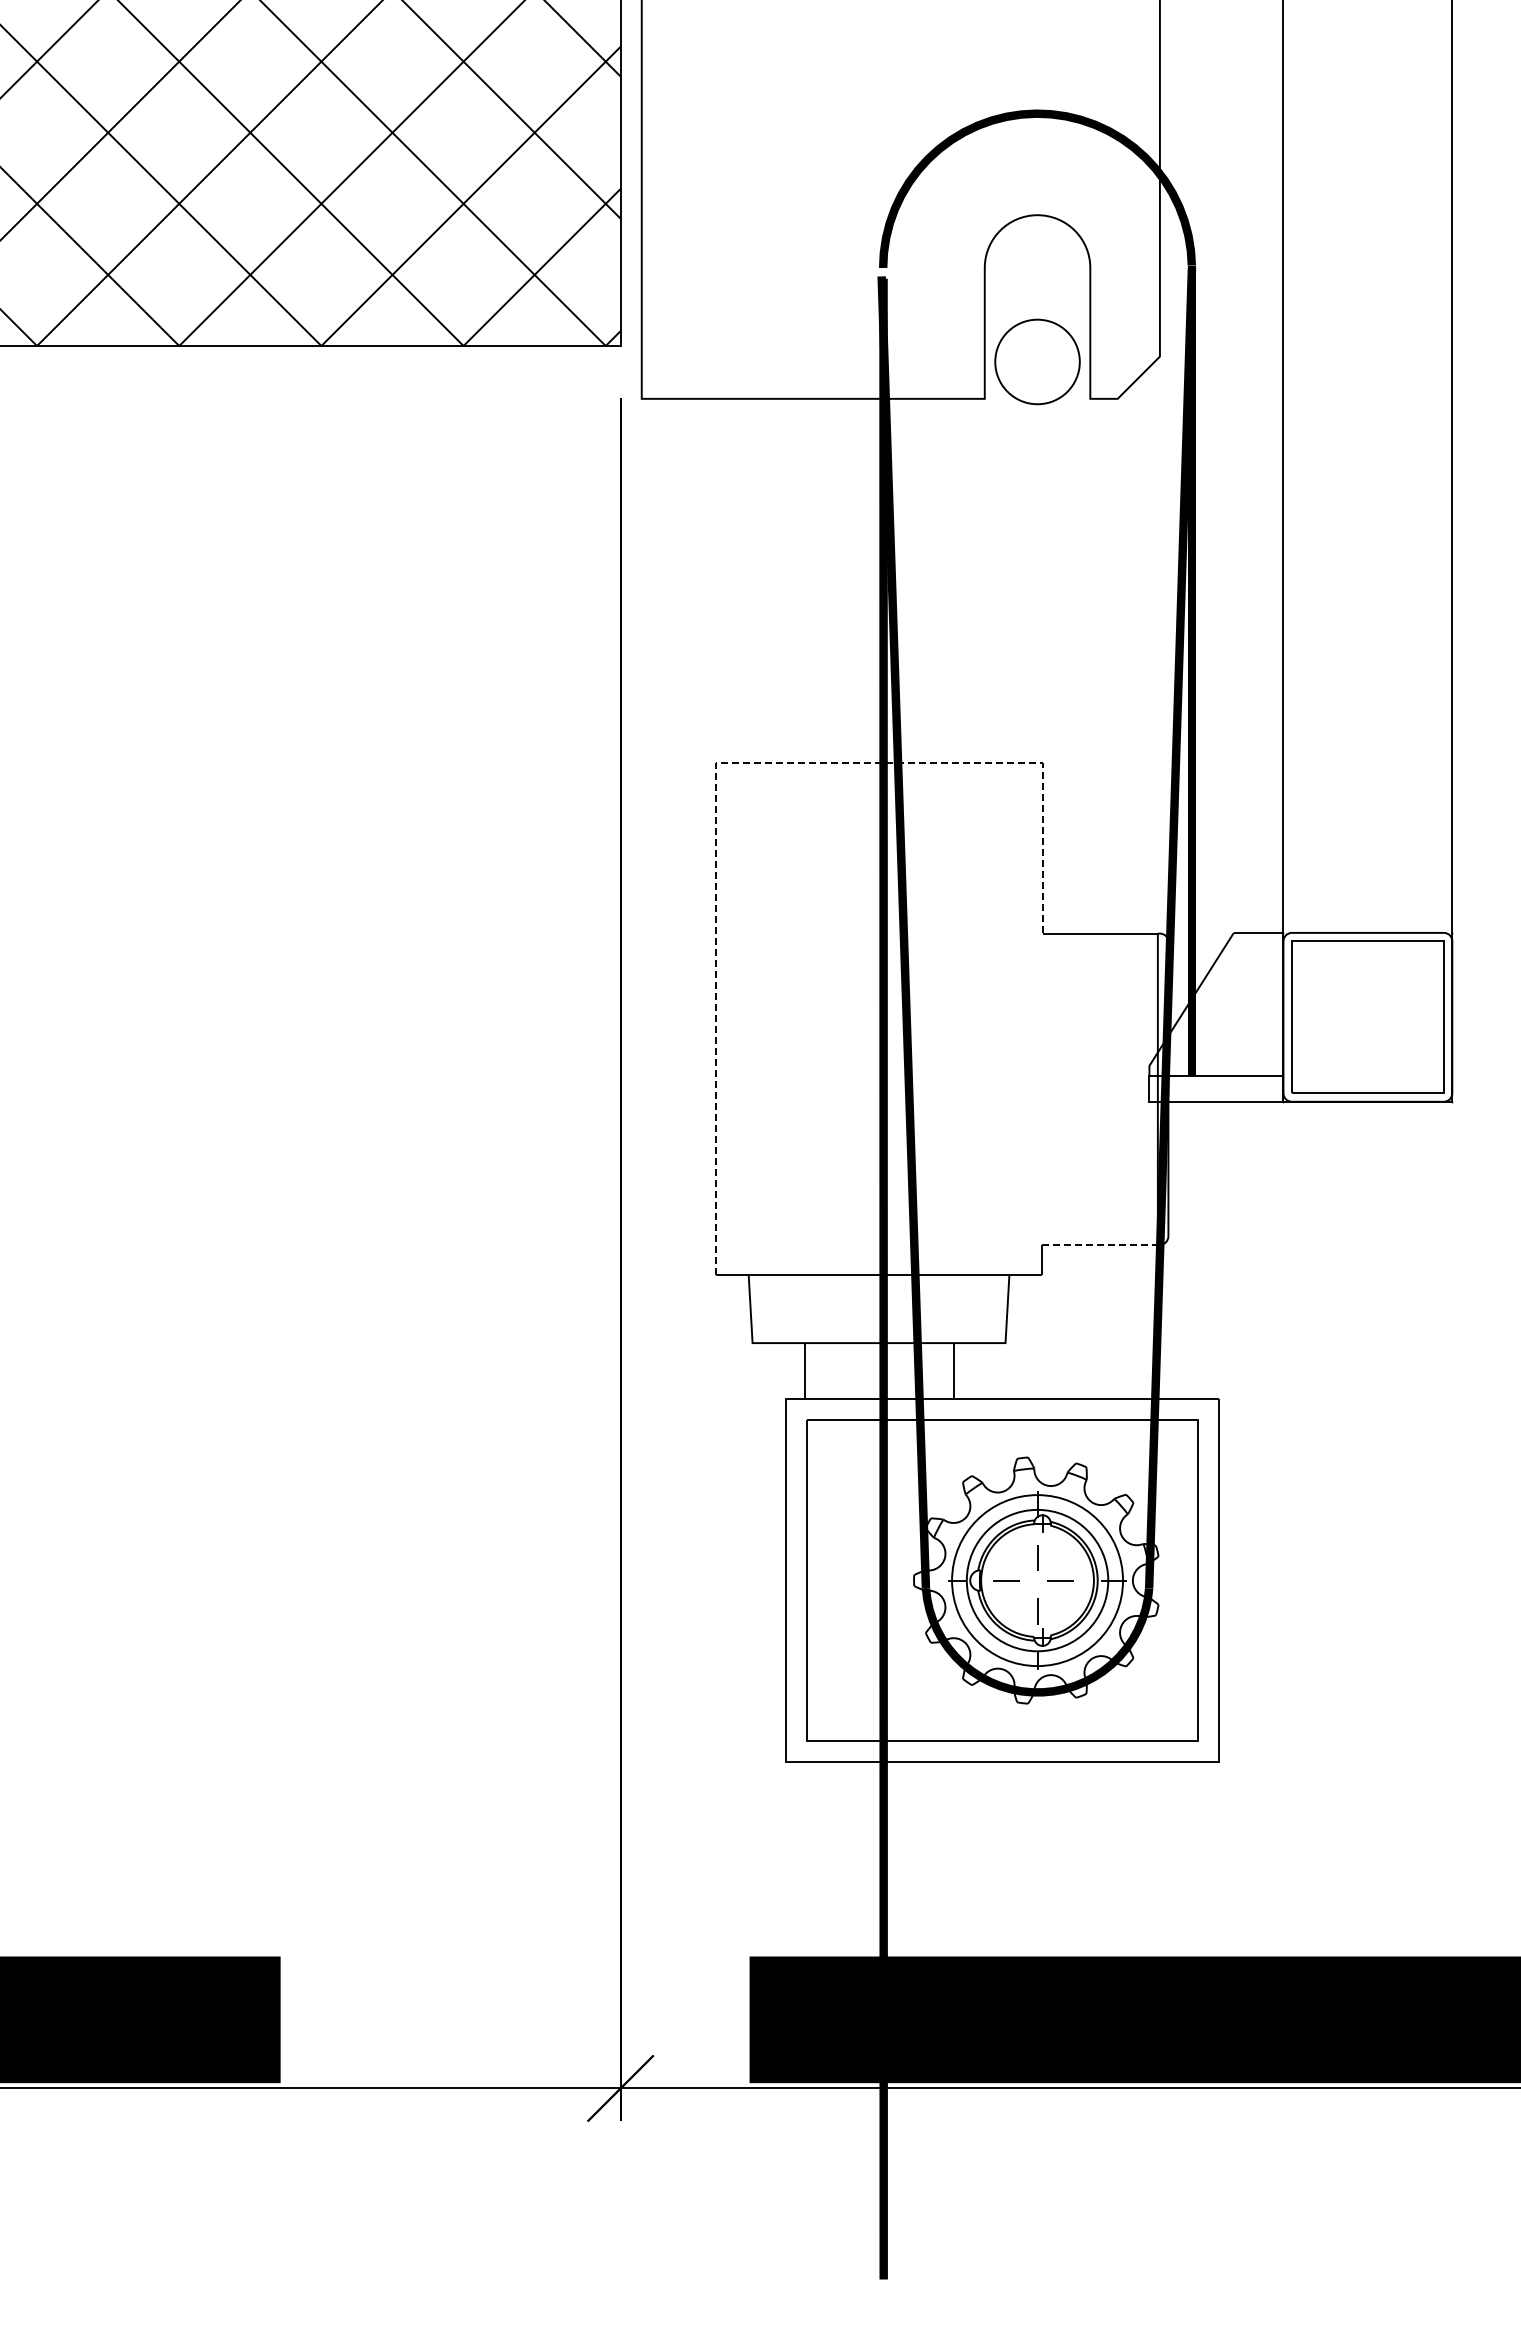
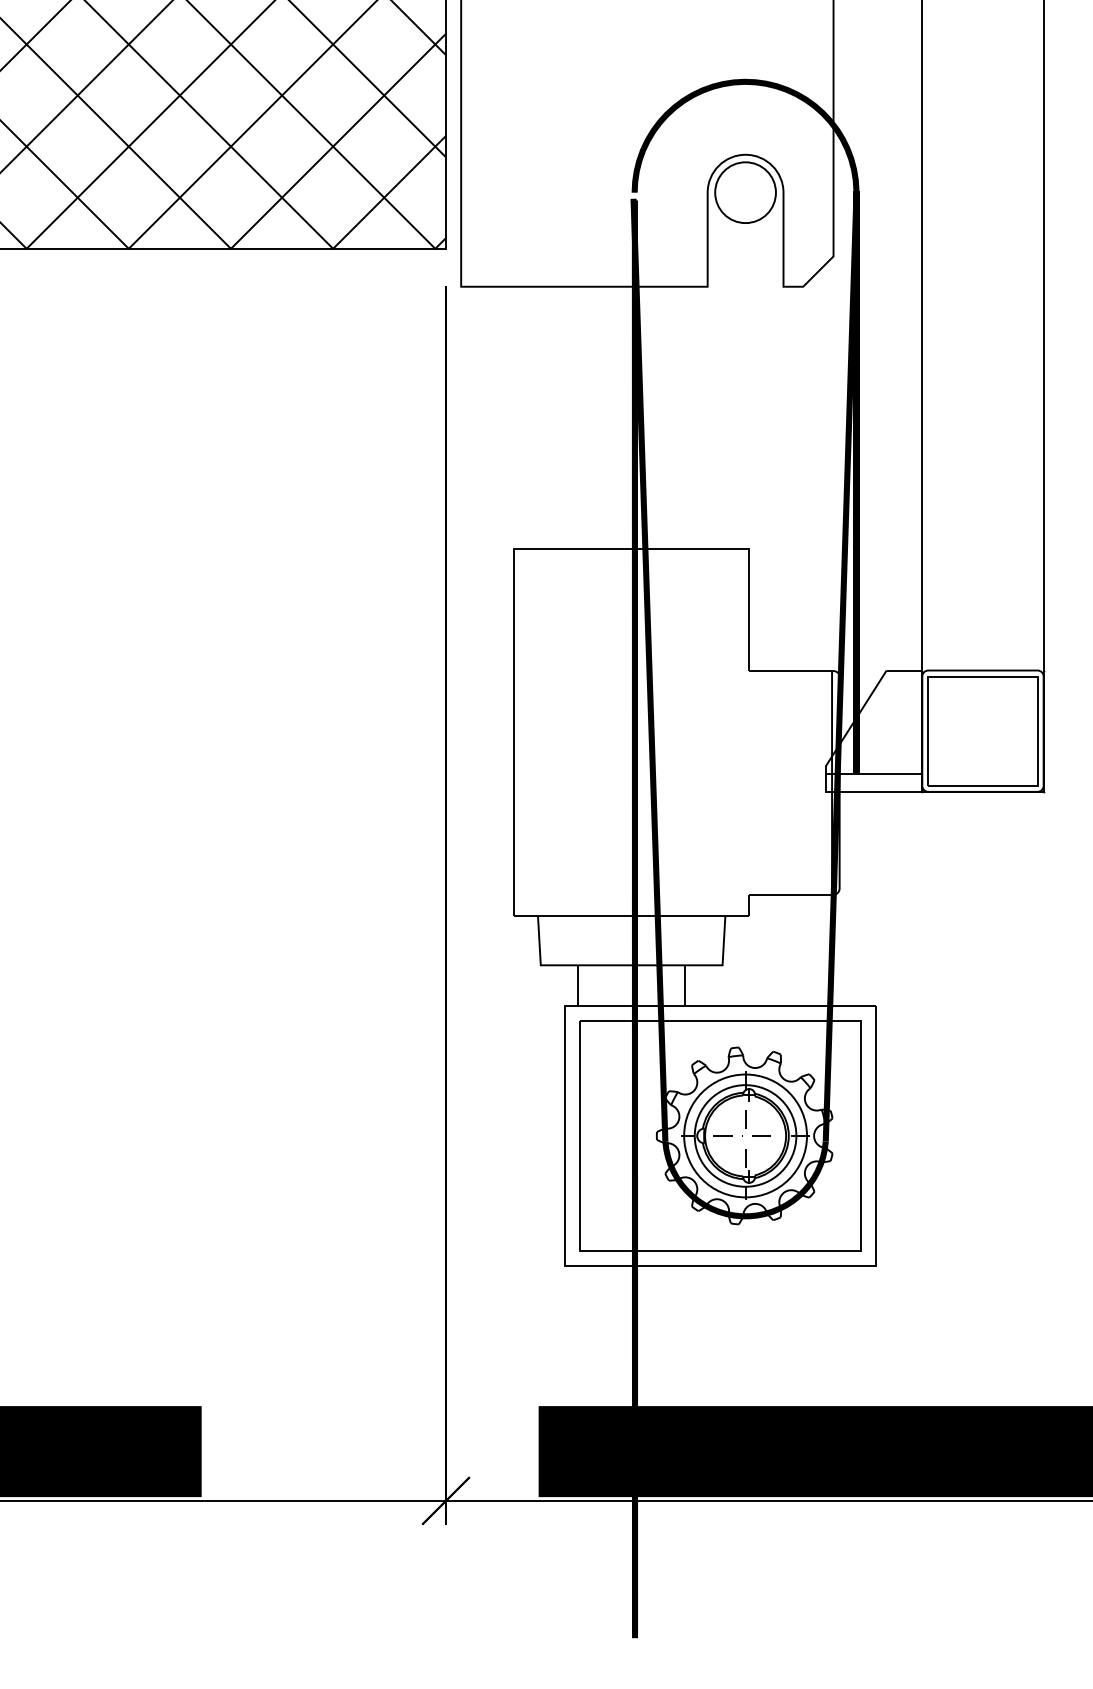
circle: (1037, 361) -> (745, 192), moved
line: (715, 768) -> (514, 552), dashed -> solid
line: (1100, 1244) -> (790, 894), dashed -> solid

